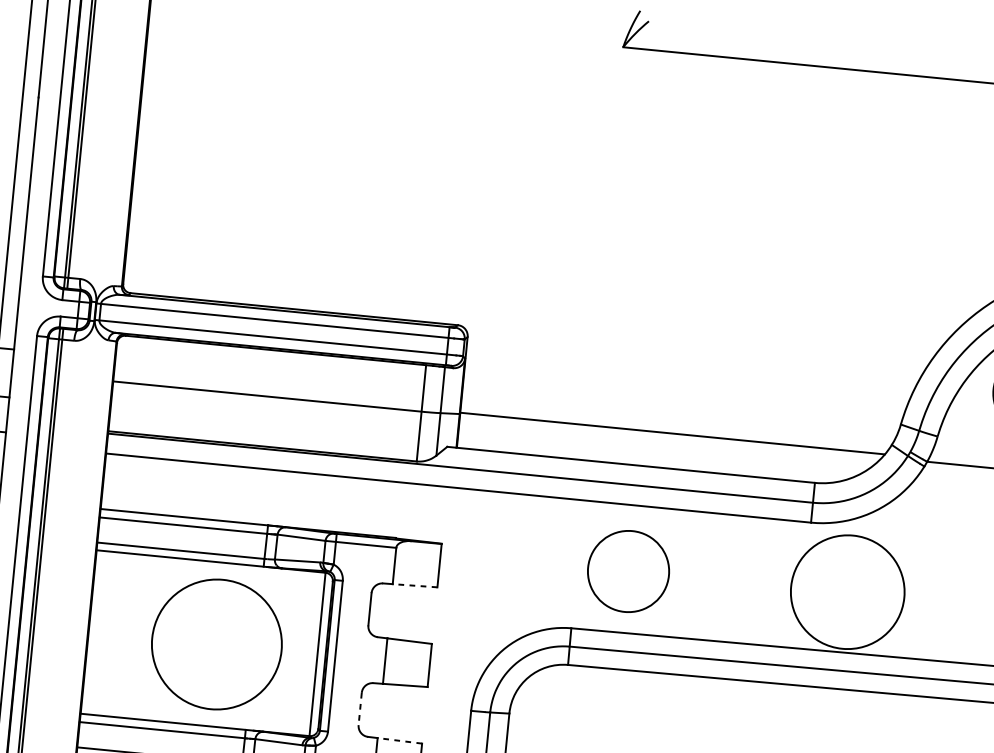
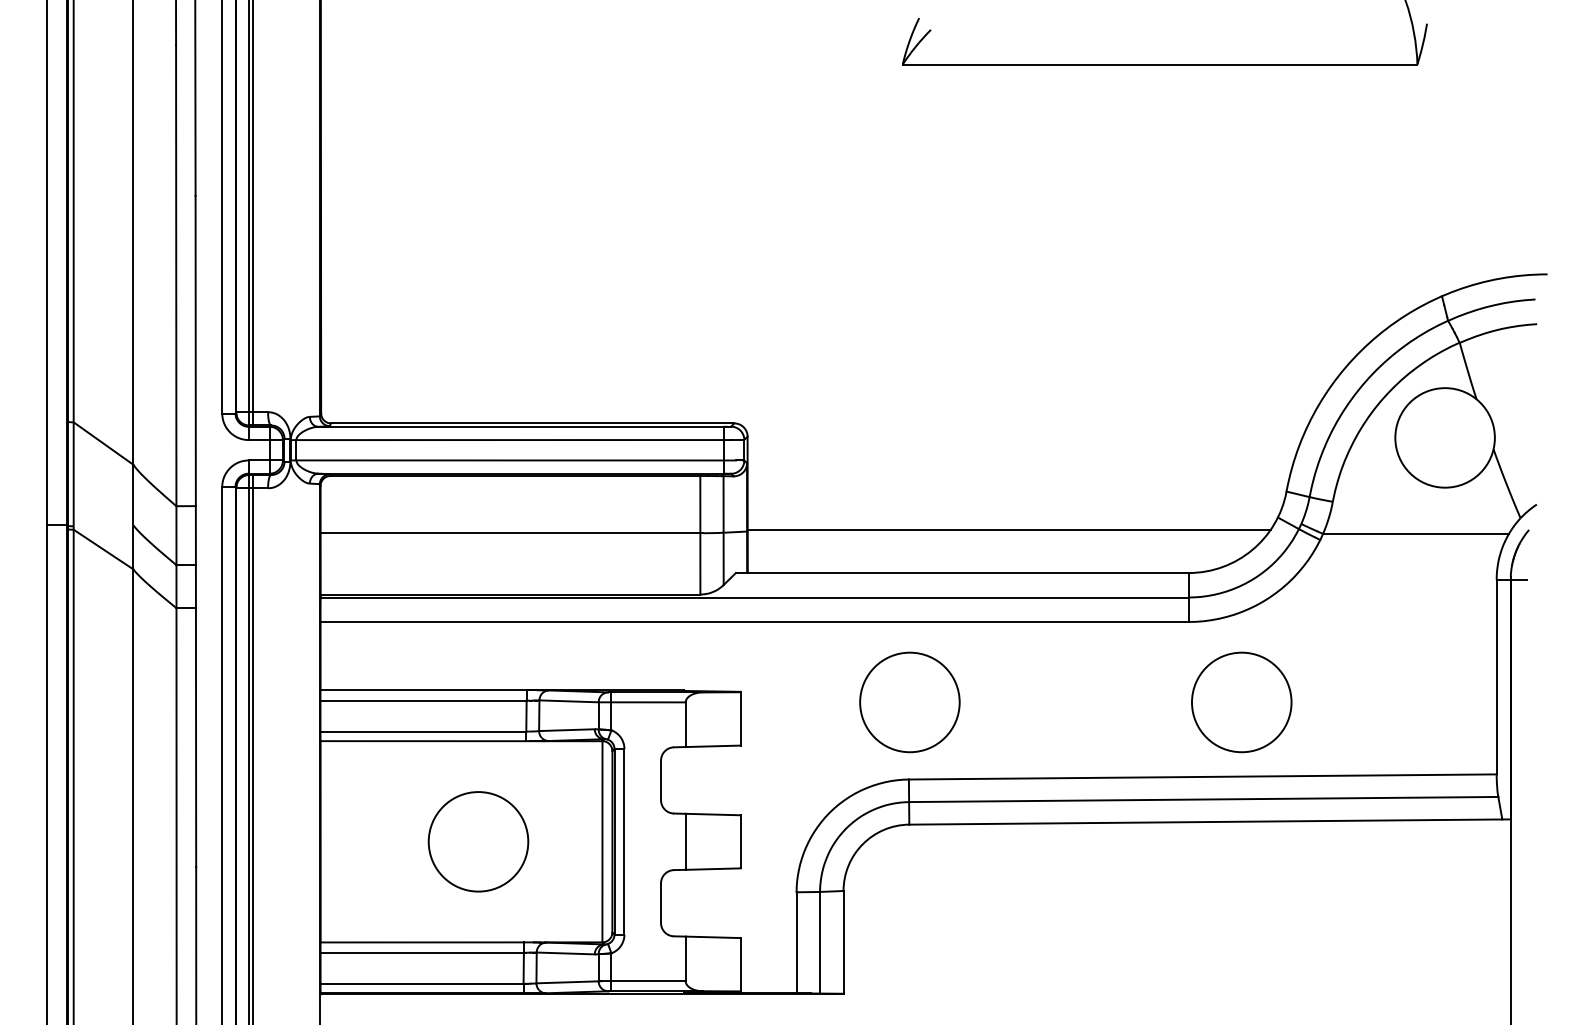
circle: (628, 571) -> (909, 702), moved
line: (414, 585) -> (712, 746), dashed -> solid
circle: (847, 592) -> (1241, 702), size x0.71
circle: (216, 644) -> (478, 841), size x0.62
line: (360, 709) -> (661, 903), dashed -> solid
line: (399, 740) -> (712, 937), dashed -> solid

